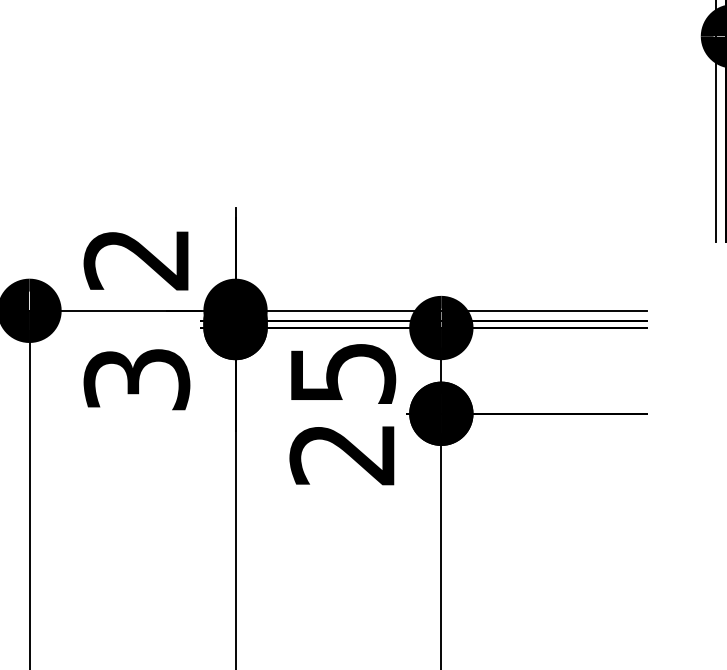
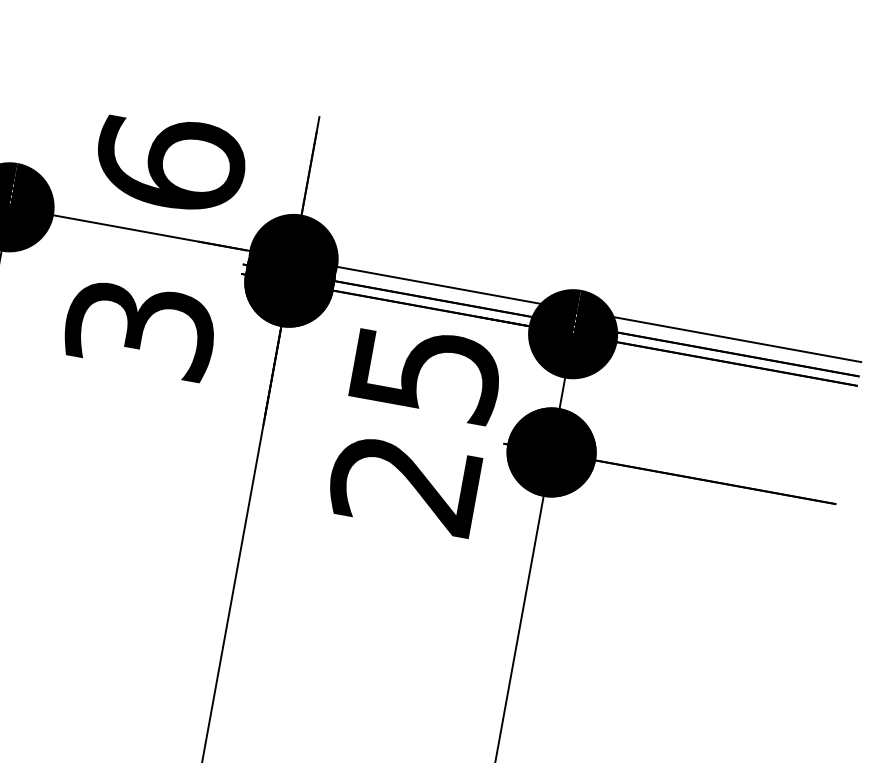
text: (136, 258) -> (170, 161), 2 -> 6

